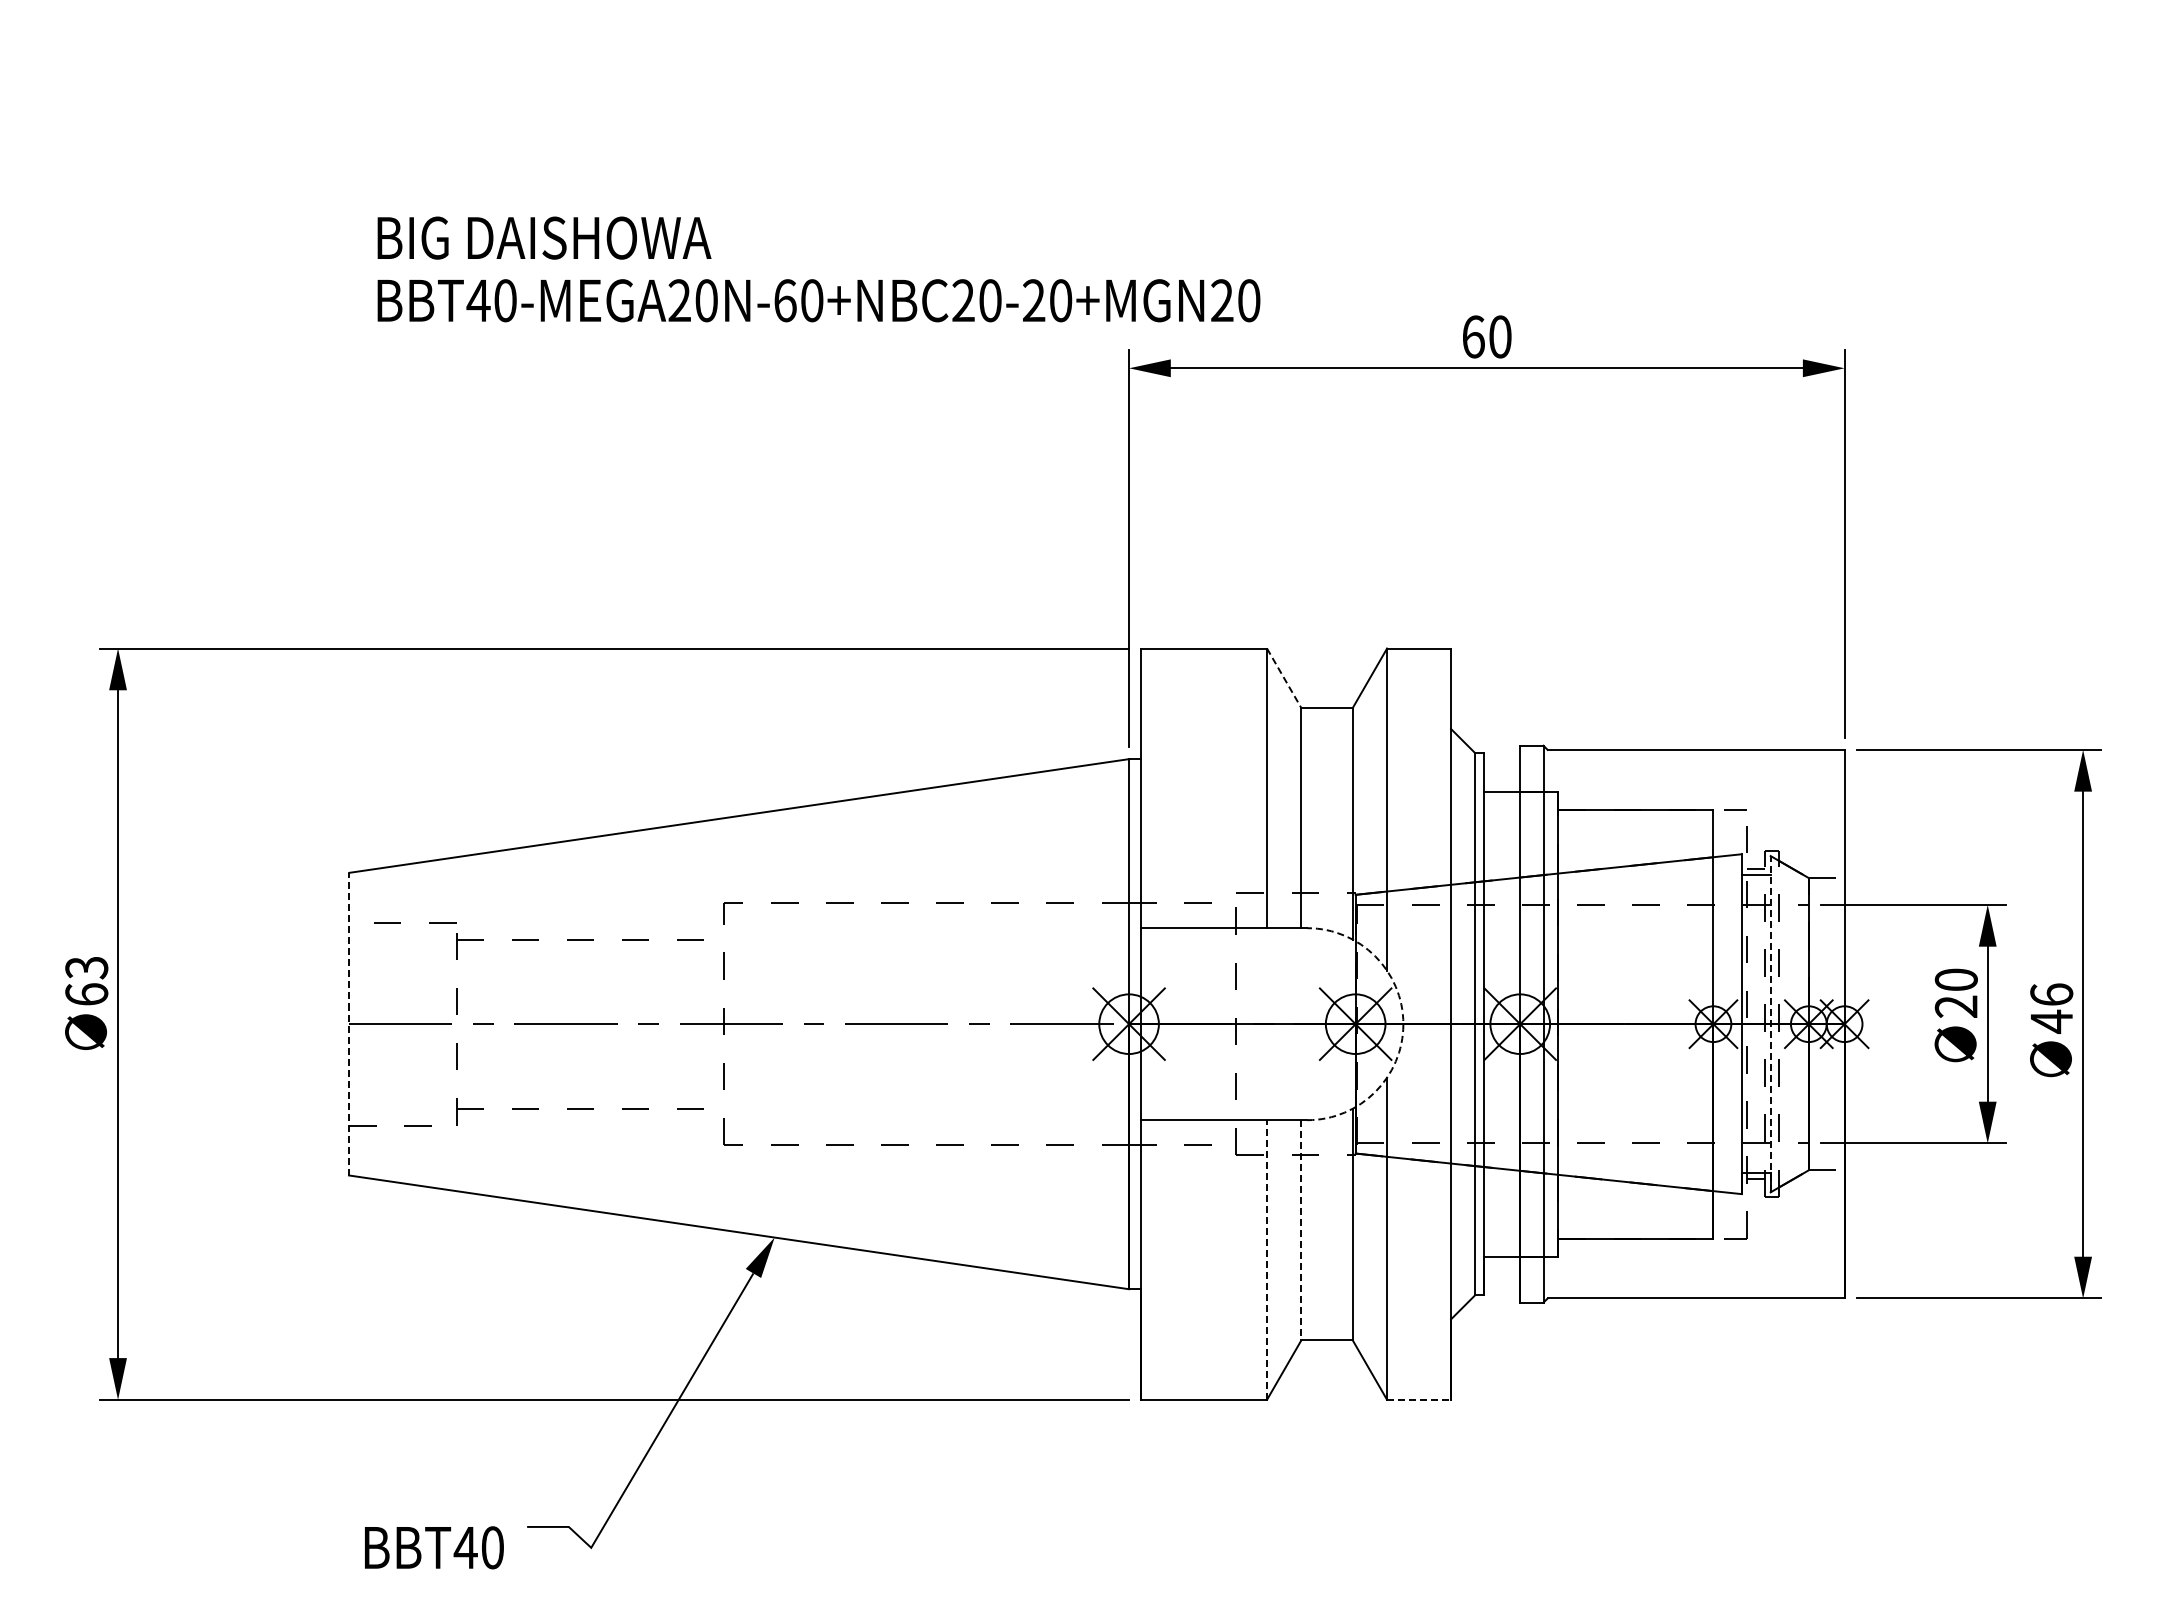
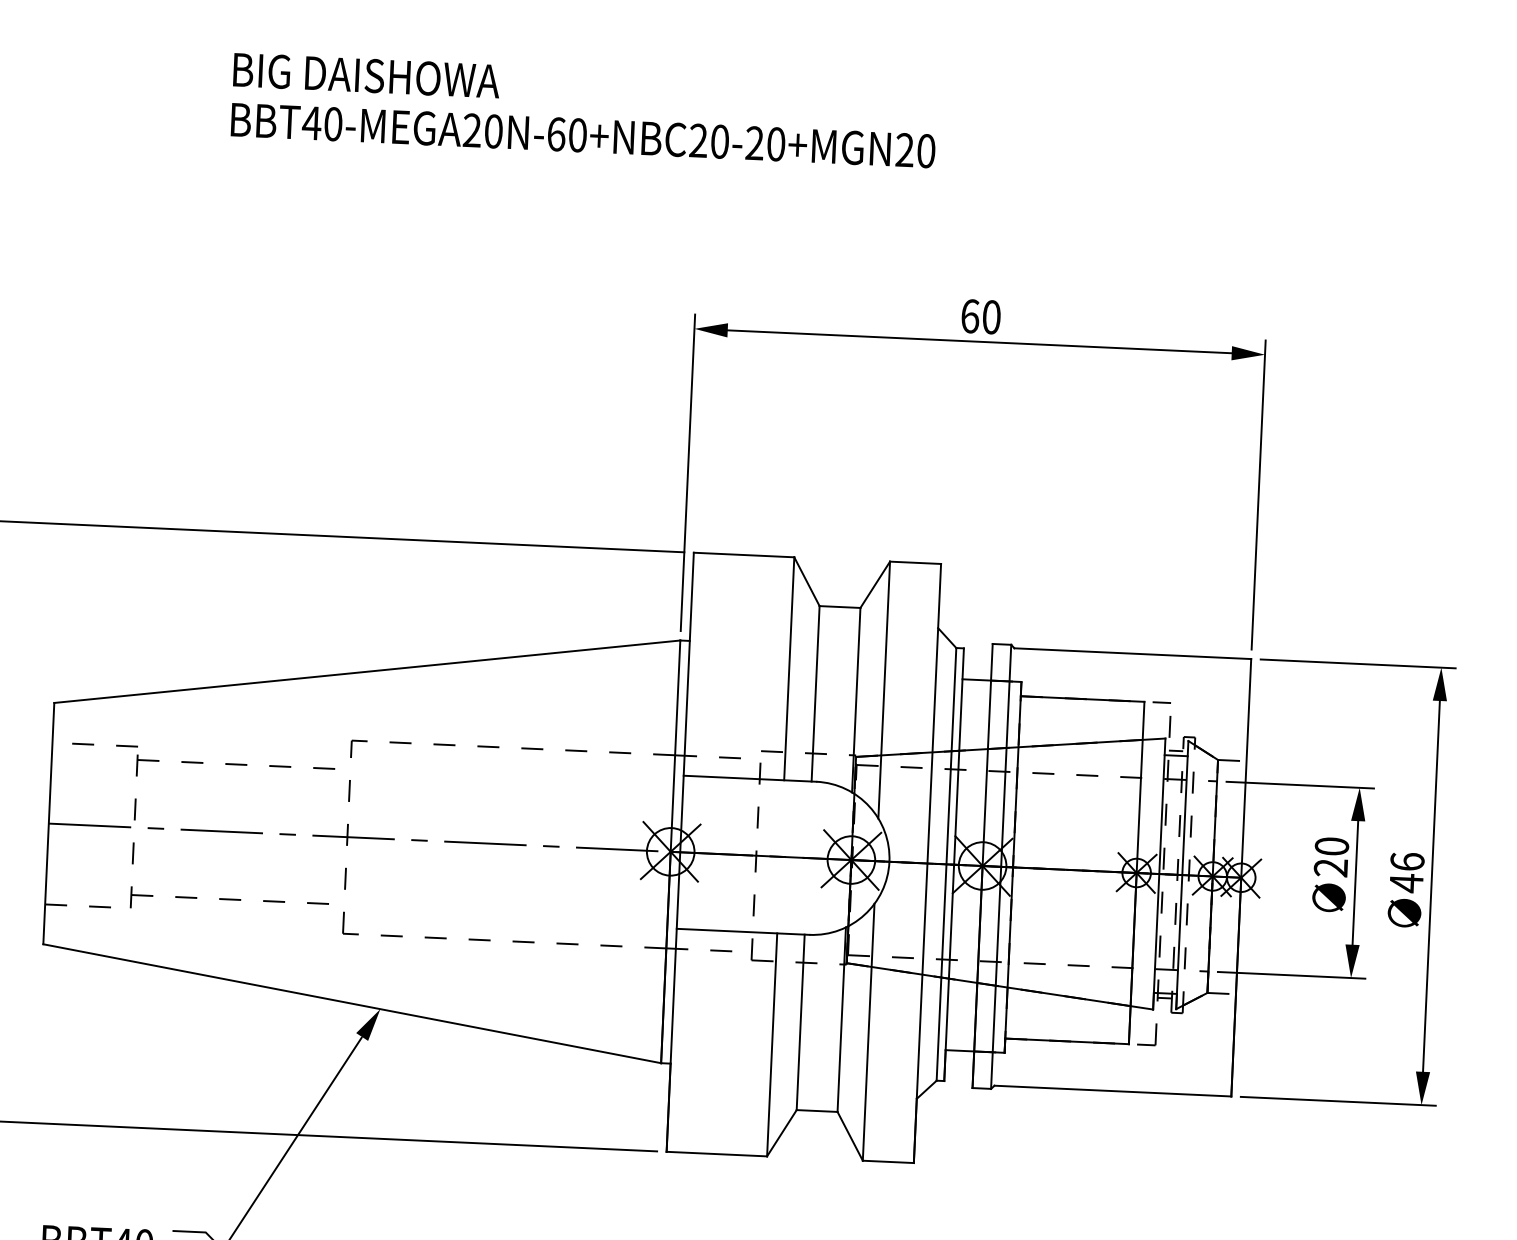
text: (818, 269) -> (584, 110), moved
line: (1284, 678) -> (807, 581), dashed -> solid
line: (349, 1023) -> (49, 823), dashed -> solid
line: (1770, 1023) -> (1182, 874), dashed -> solid
arc: (1403, 1024) -> (889, 862), dashed -> solid
line: (1301, 1230) -> (800, 1022), dashed -> solid
line: (1267, 1260) -> (772, 1045), dashed -> solid
line: (1419, 1399) -> (888, 1161), dashed -> solid

